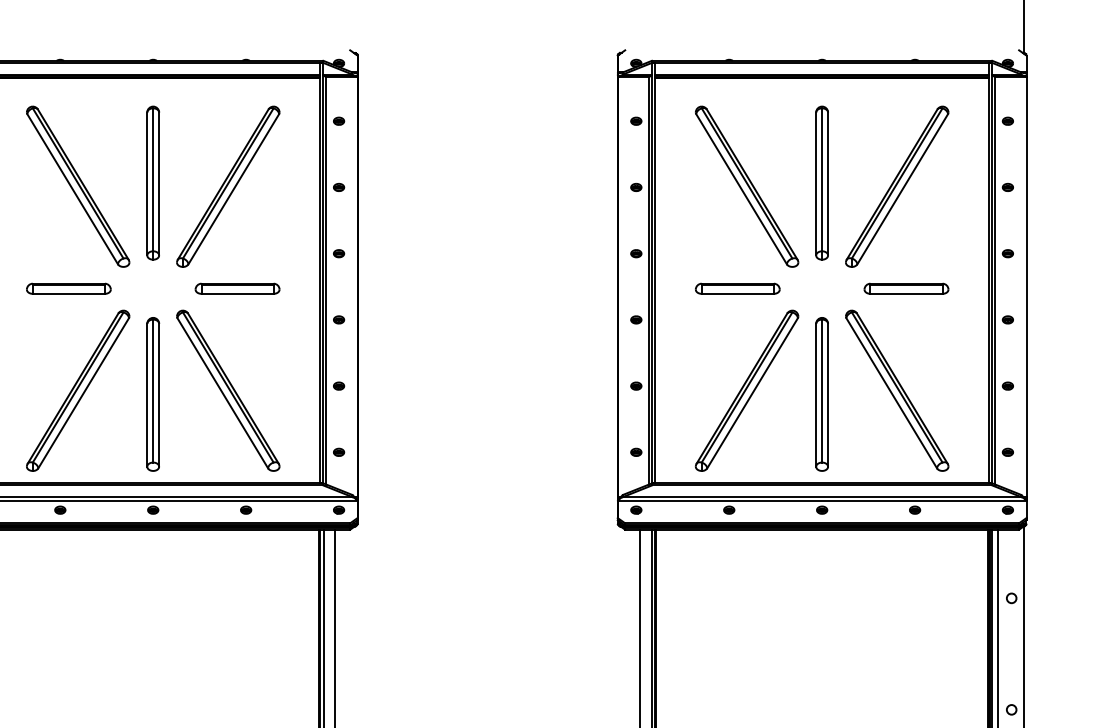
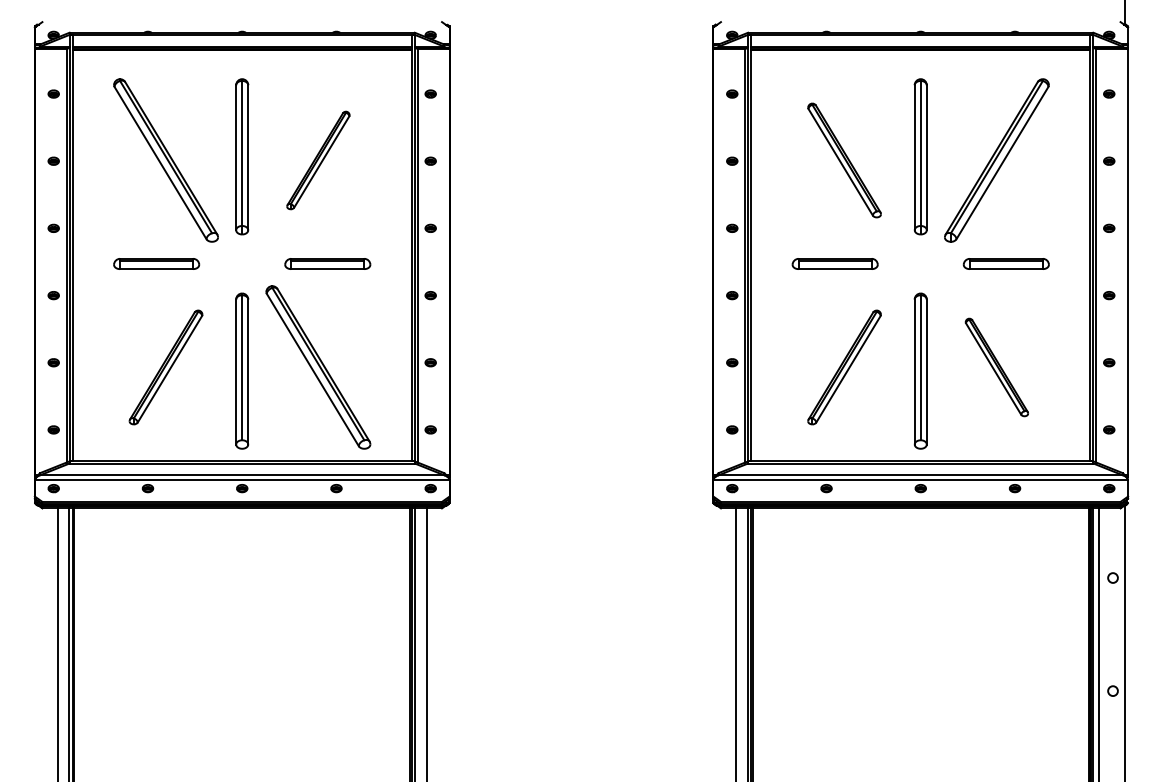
part: (228, 186) -> (318, 160), size x0.6
part: (746, 186) -> (844, 160), size x0.7
part: (77, 390) -> (165, 367), size x0.7
part: (746, 390) -> (844, 367), size x0.7
part: (896, 390) -> (996, 367), size x0.6

